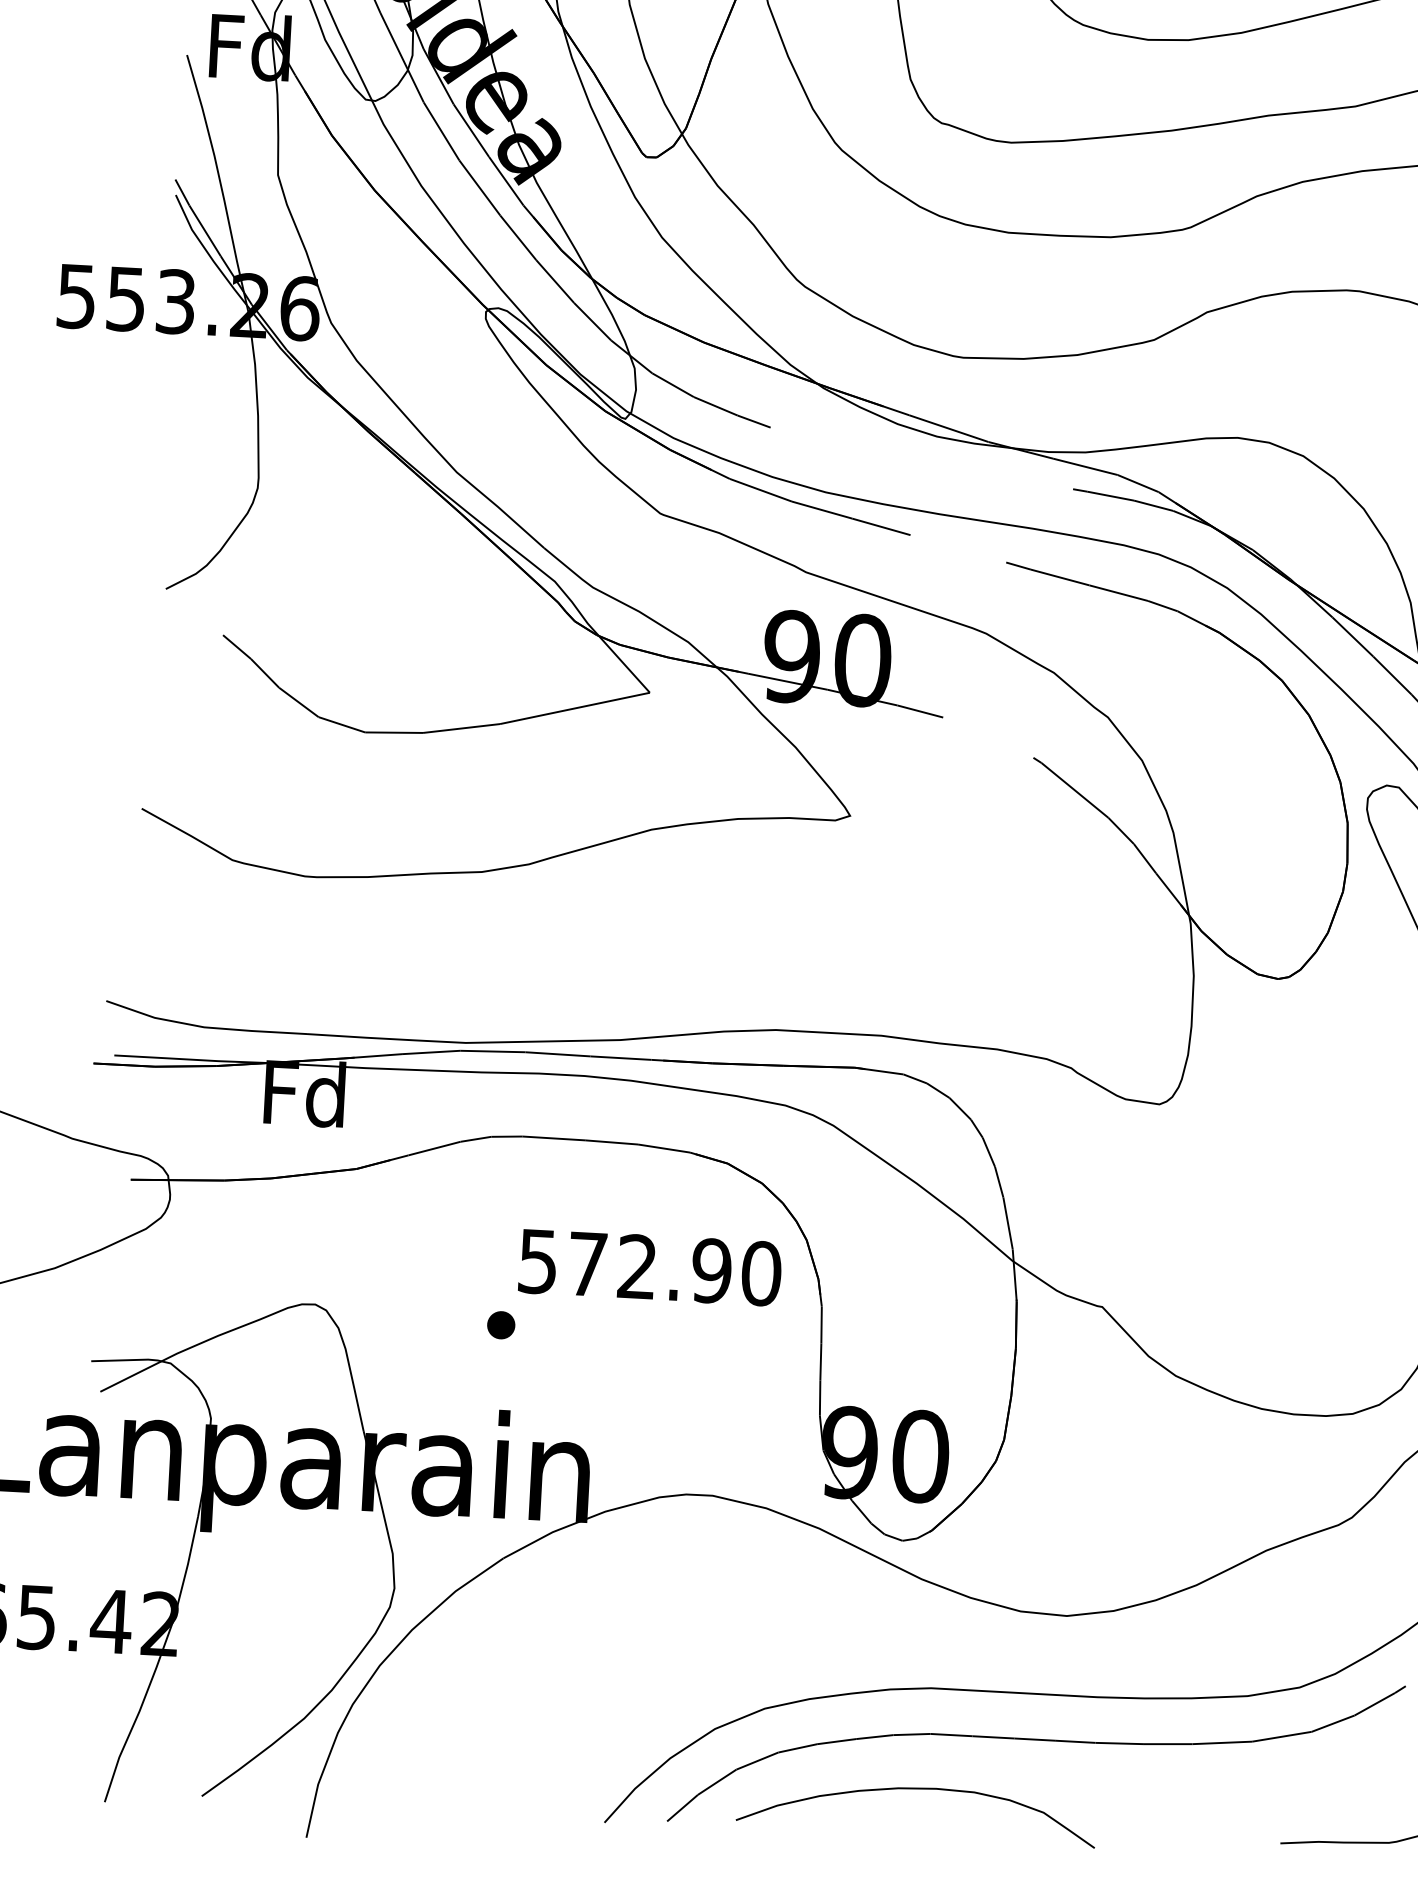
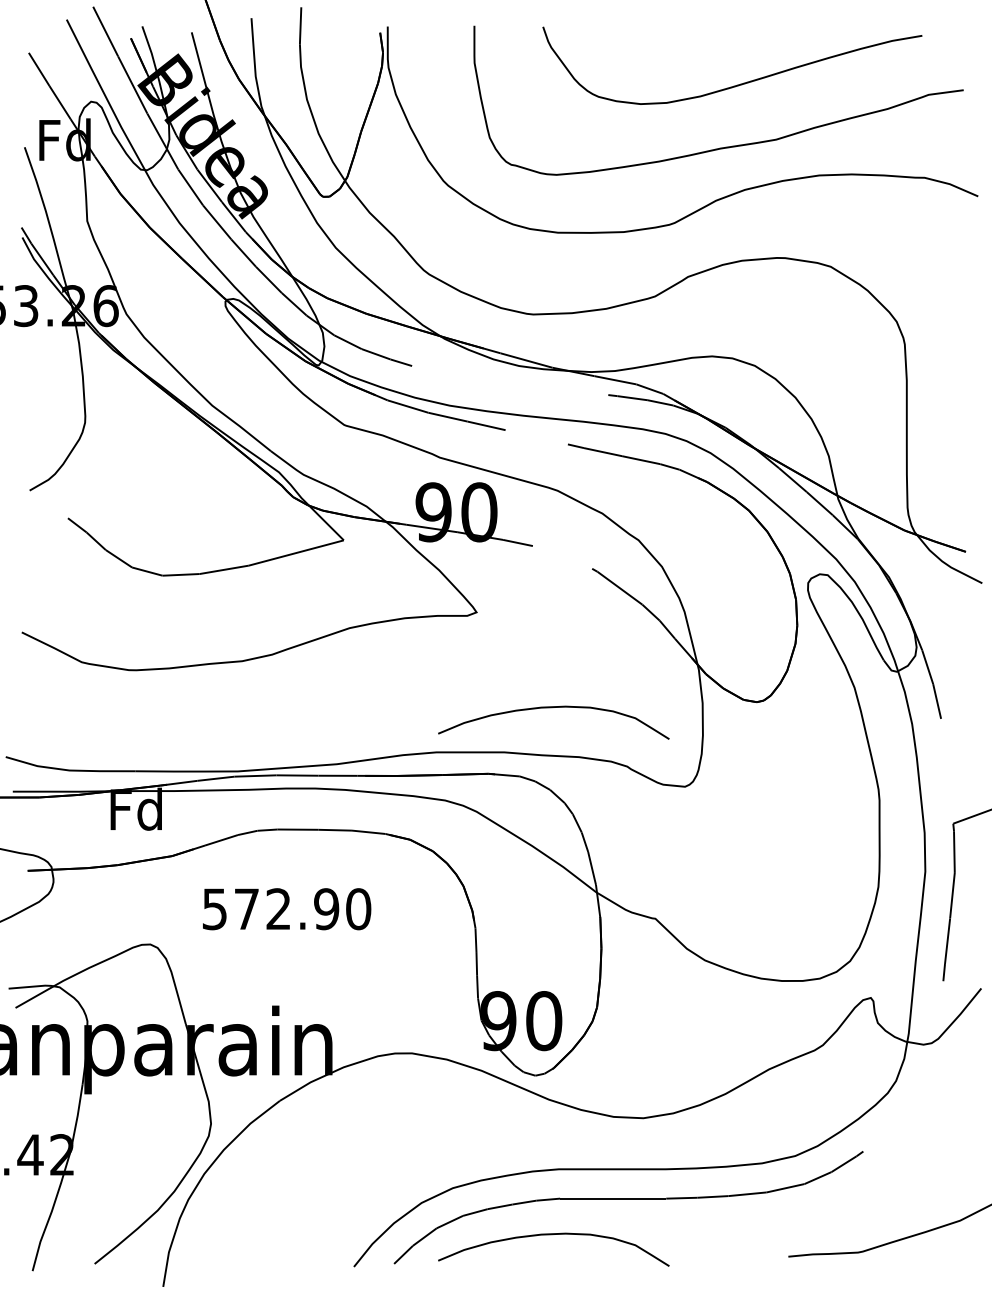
curve: (960, 971) -> (552, 708), added
text: (650, 1268) -> (287, 909), moved
part: (501, 1325) -> (270, 951), removed

